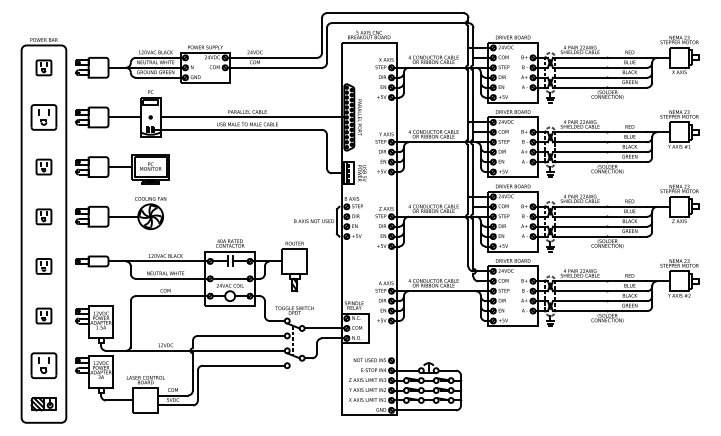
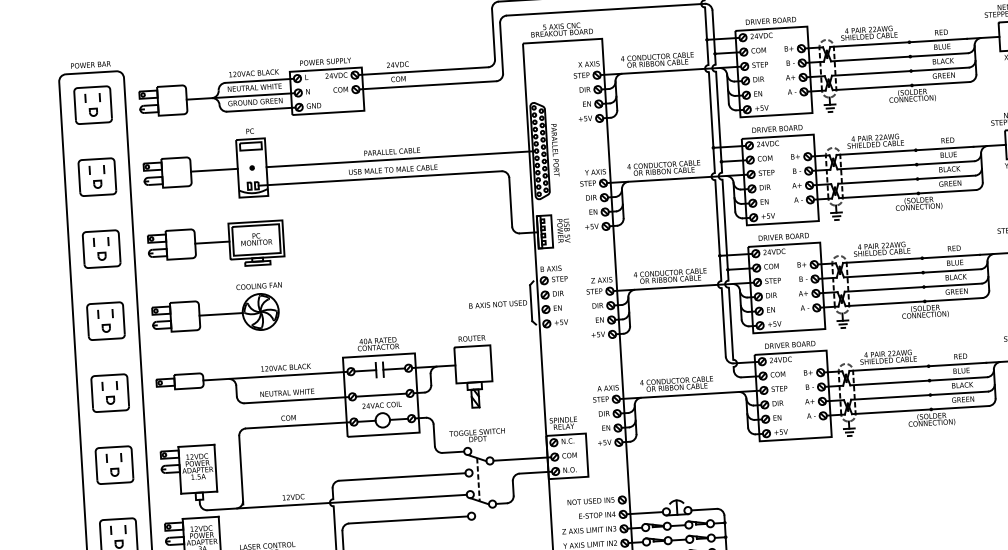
part: (43, 67) -> (92, 104), size x1.67
part: (43, 166) -> (100, 248), size x1.67
part: (43, 216) -> (105, 320), size x1.67
part: (43, 266) -> (109, 393), size x1.67
part: (43, 315) -> (113, 464), size x1.67

